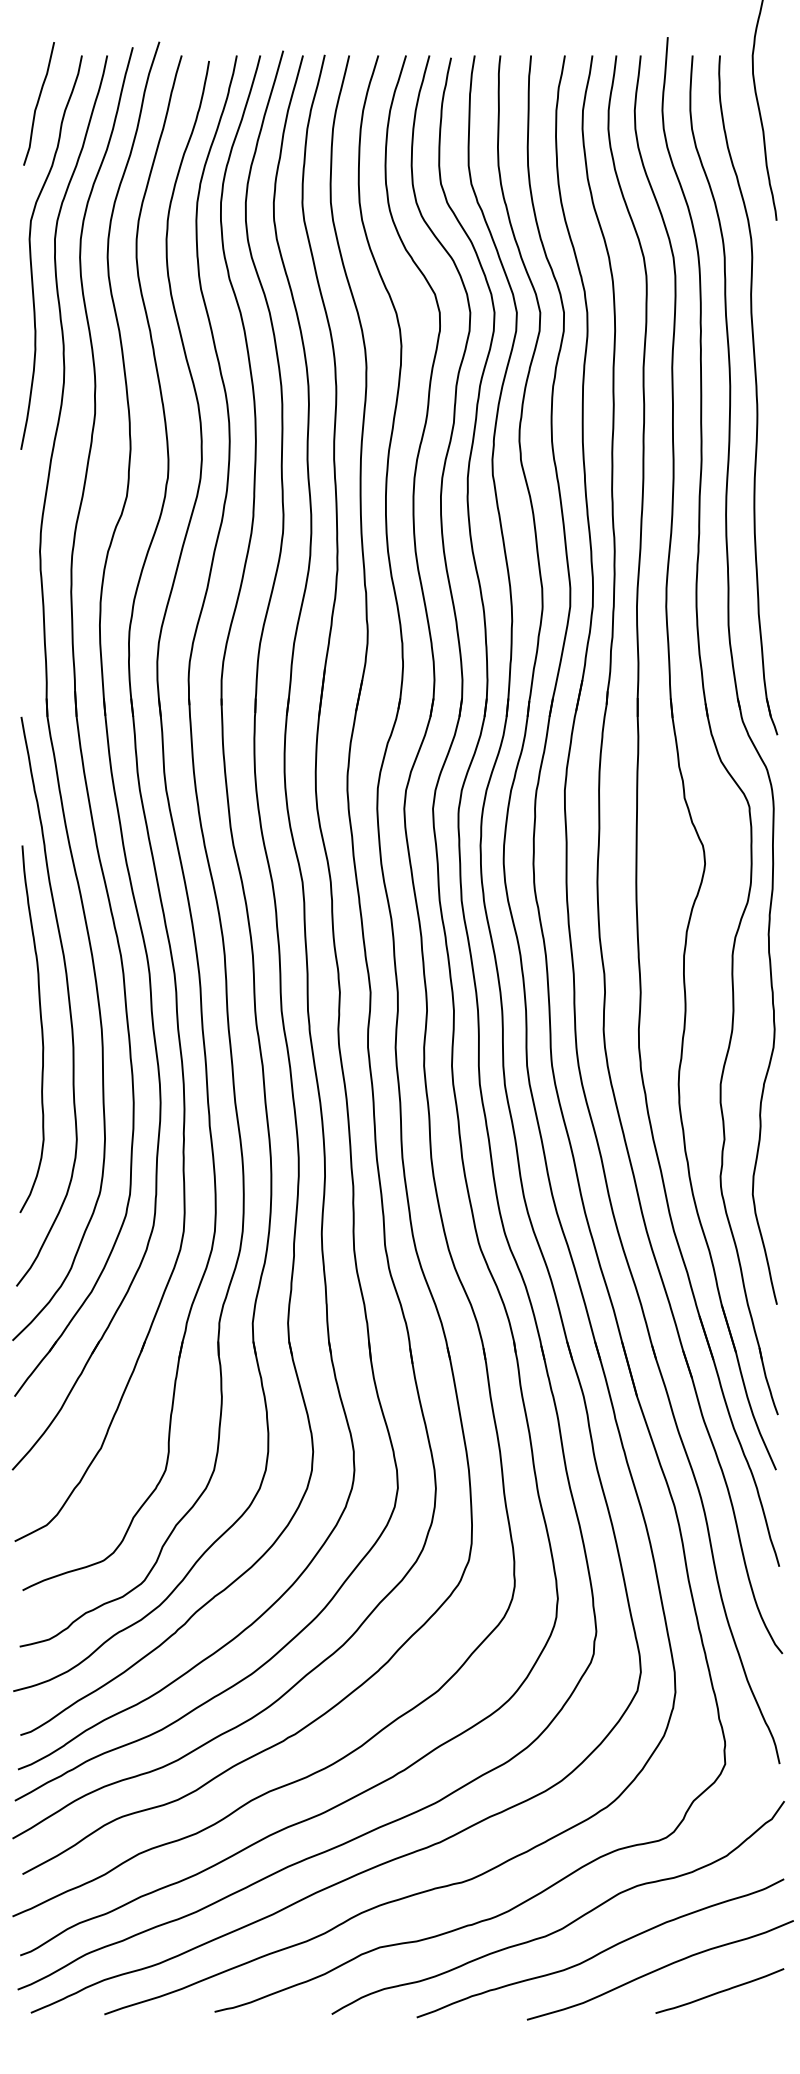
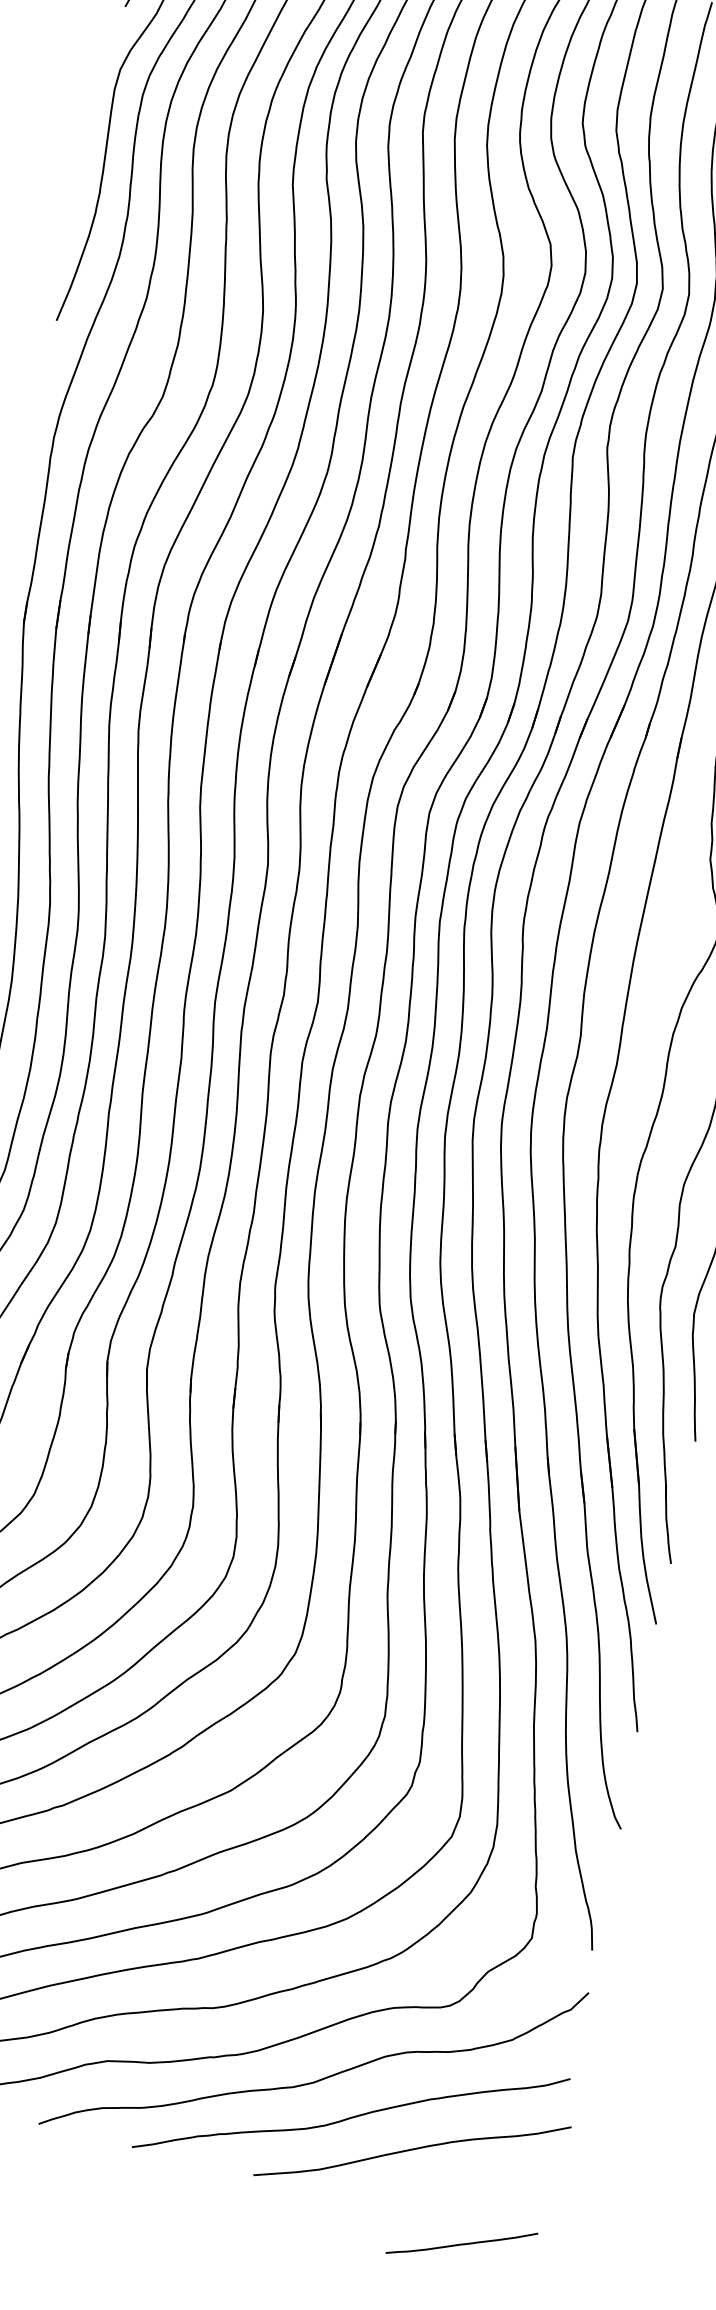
curve: (719, 1991) -> (461, 2243), moved

